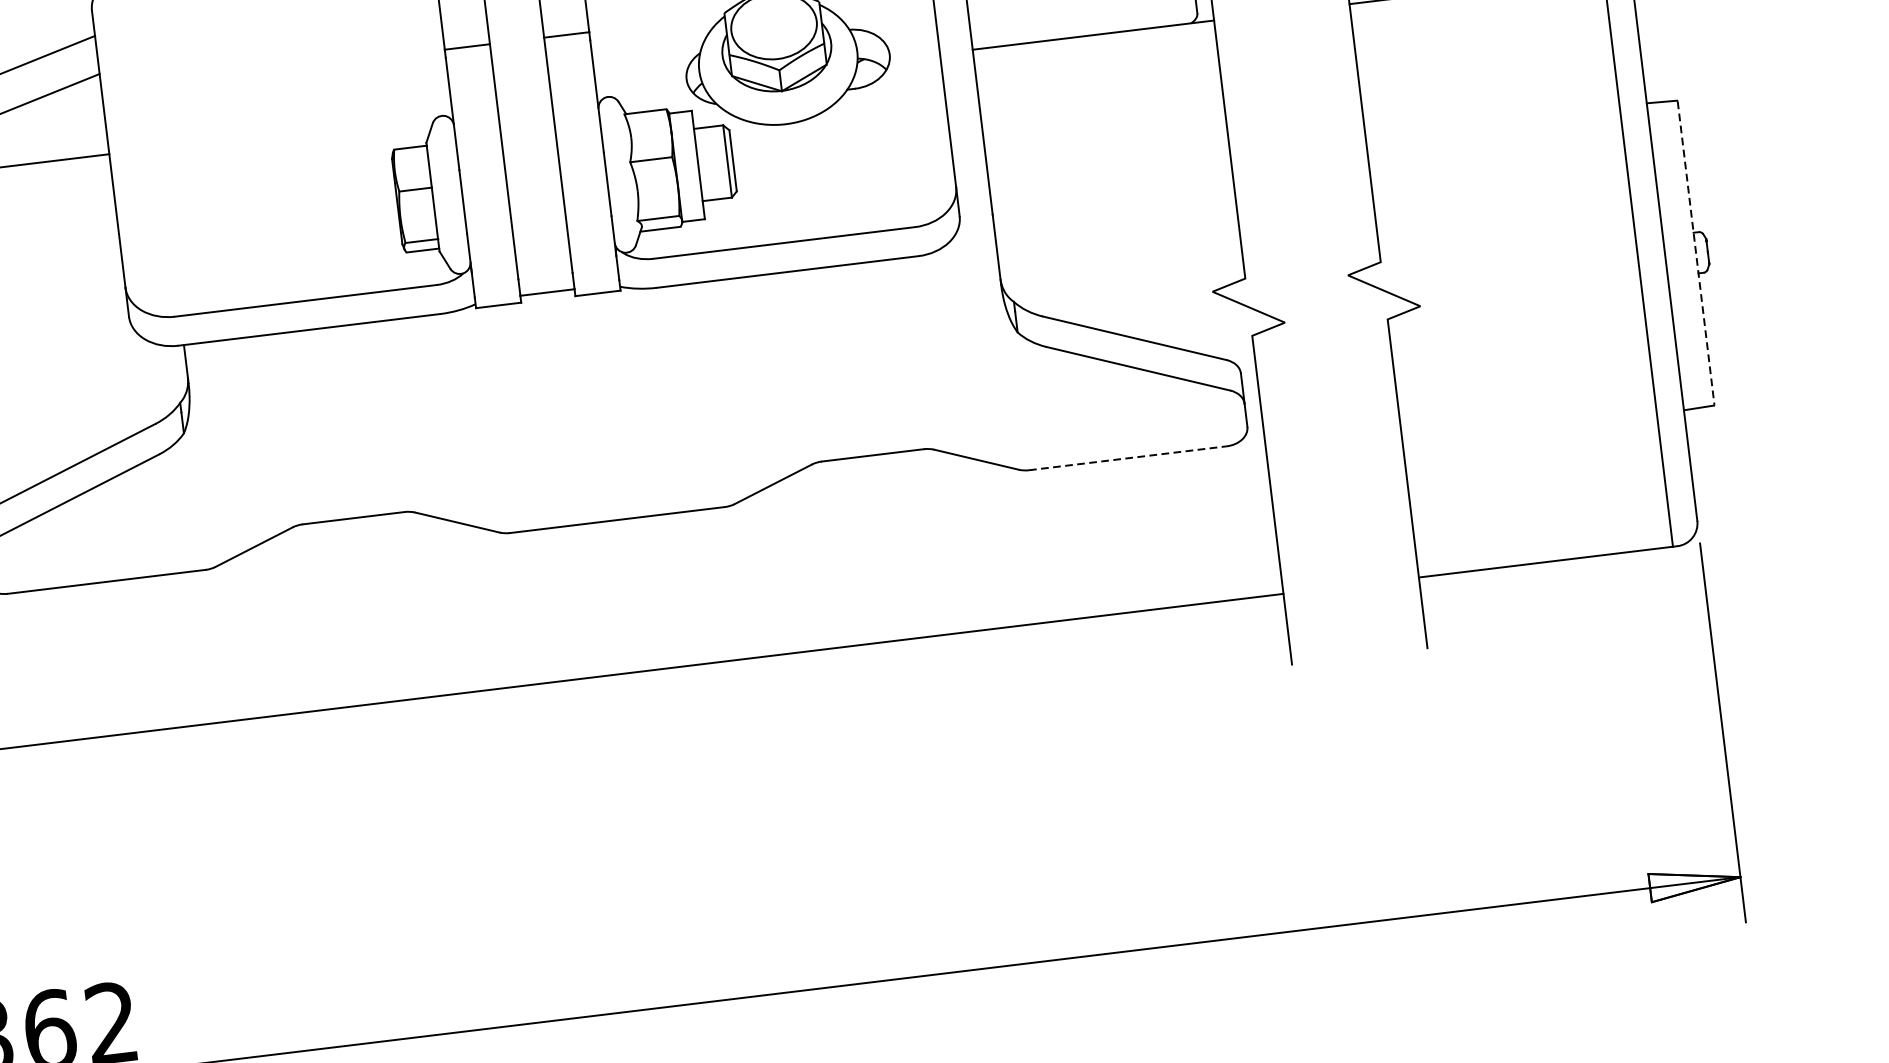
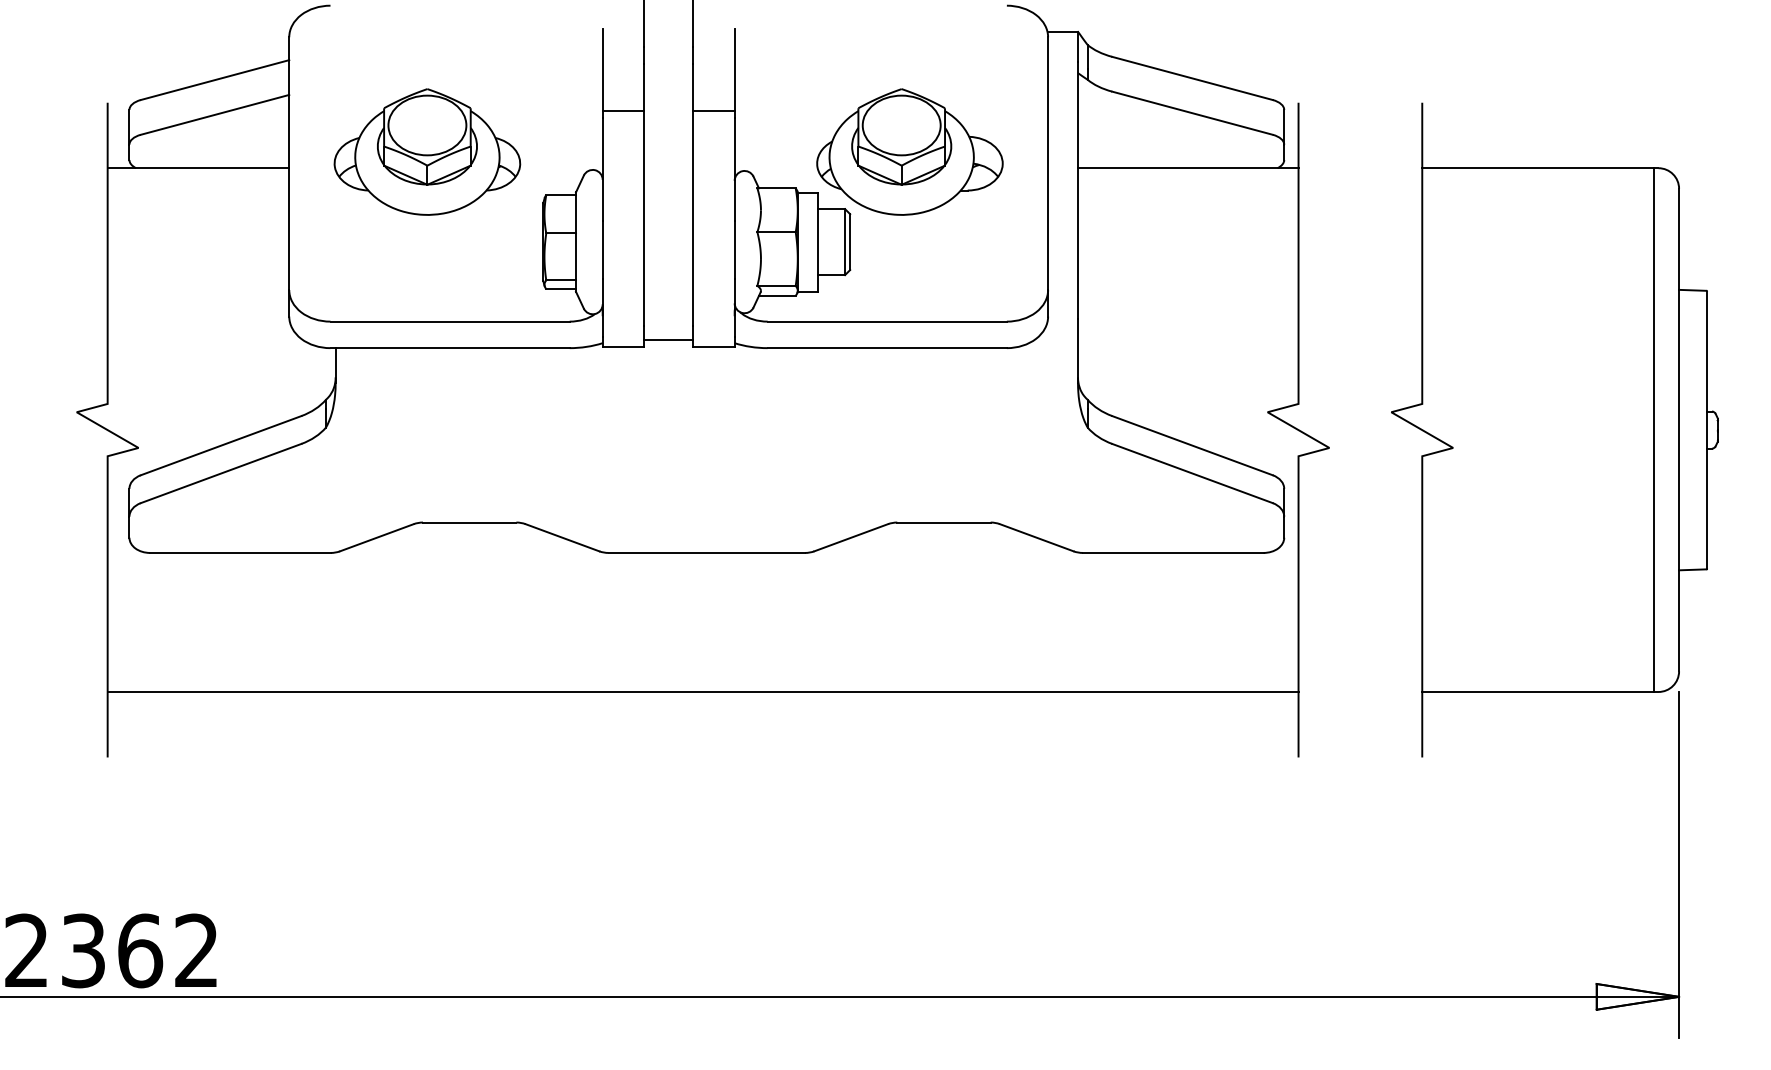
part: (258, 117) -> (427, 151), added
line: (1696, 253) -> (1707, 430), dashed -> solid
line: (1128, 457) -> (1173, 552), dashed -> solid

